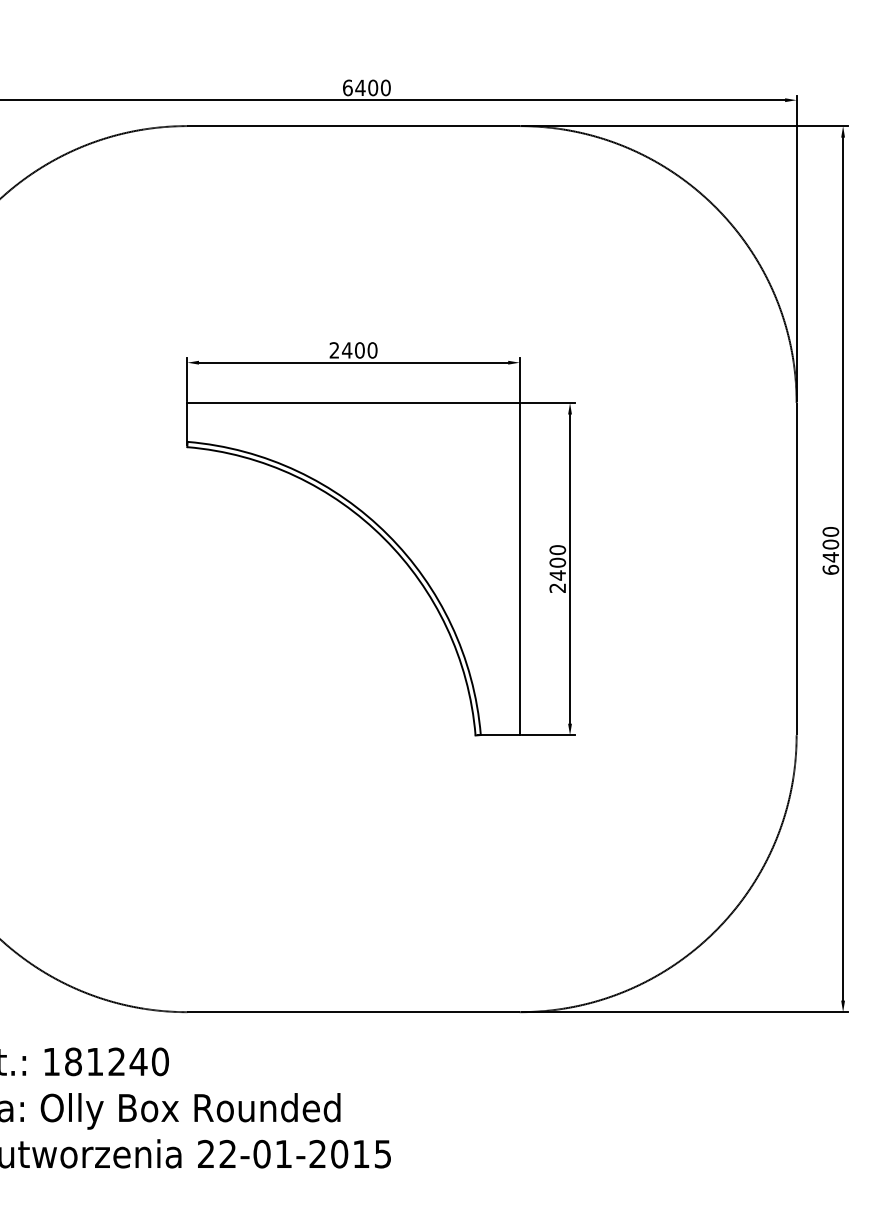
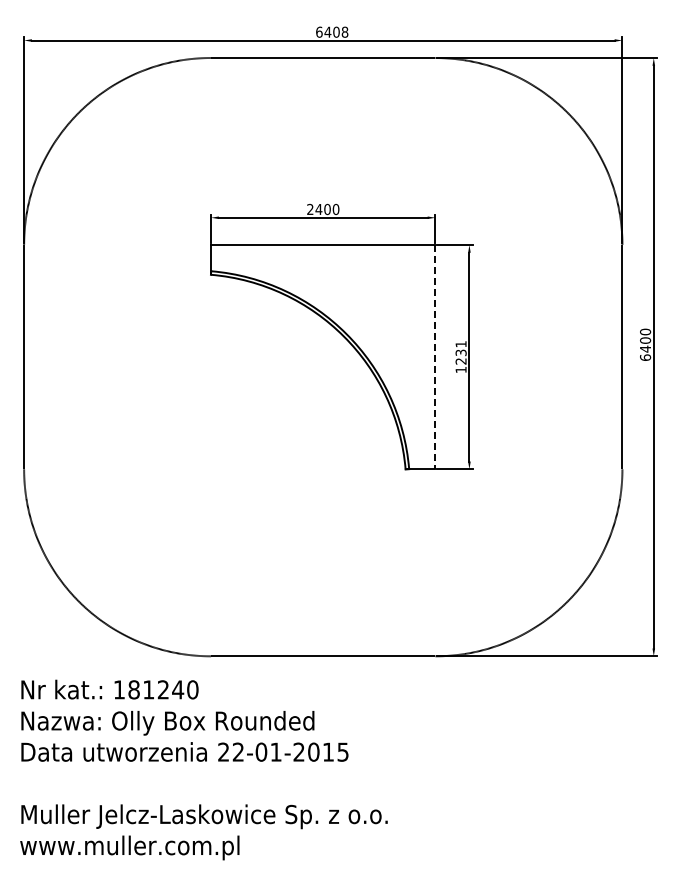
text: (385, 88) -> (344, 32), 6400 -> 6408
line: (519, 569) -> (435, 357), solid -> dashed
text: (556, 569) -> (460, 357), 2400 -> 1231

